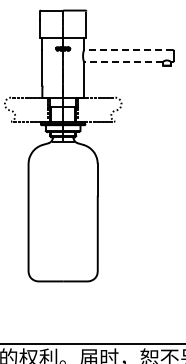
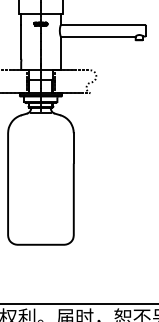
line: (127, 50) -> (102, 25), dashed -> solid
line: (122, 62) -> (97, 36), dashed -> solid

